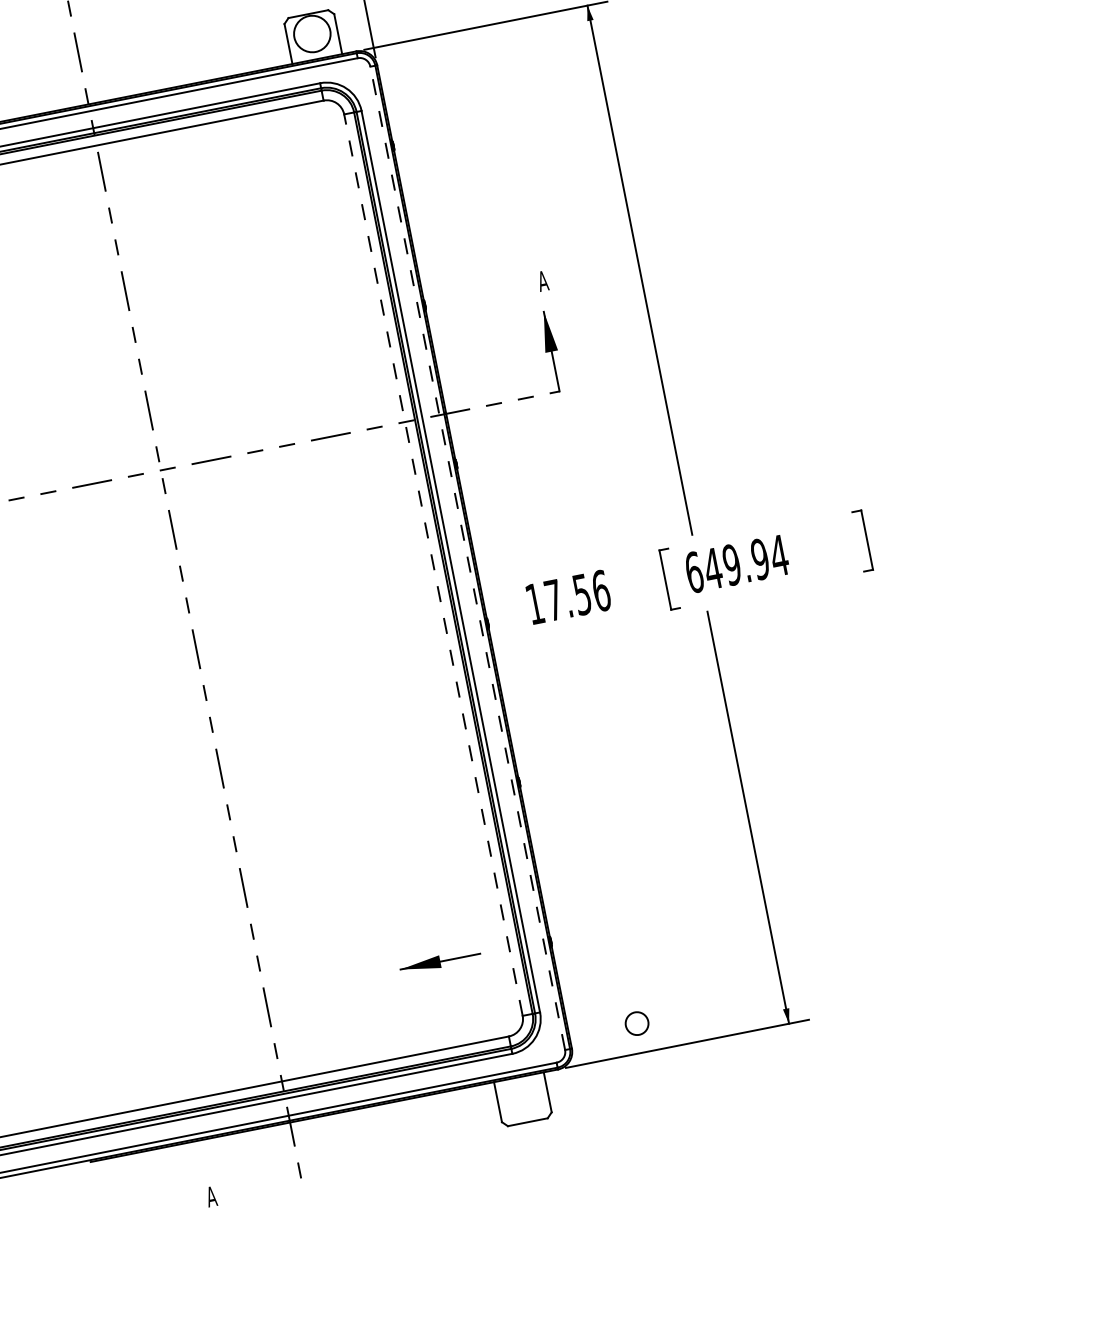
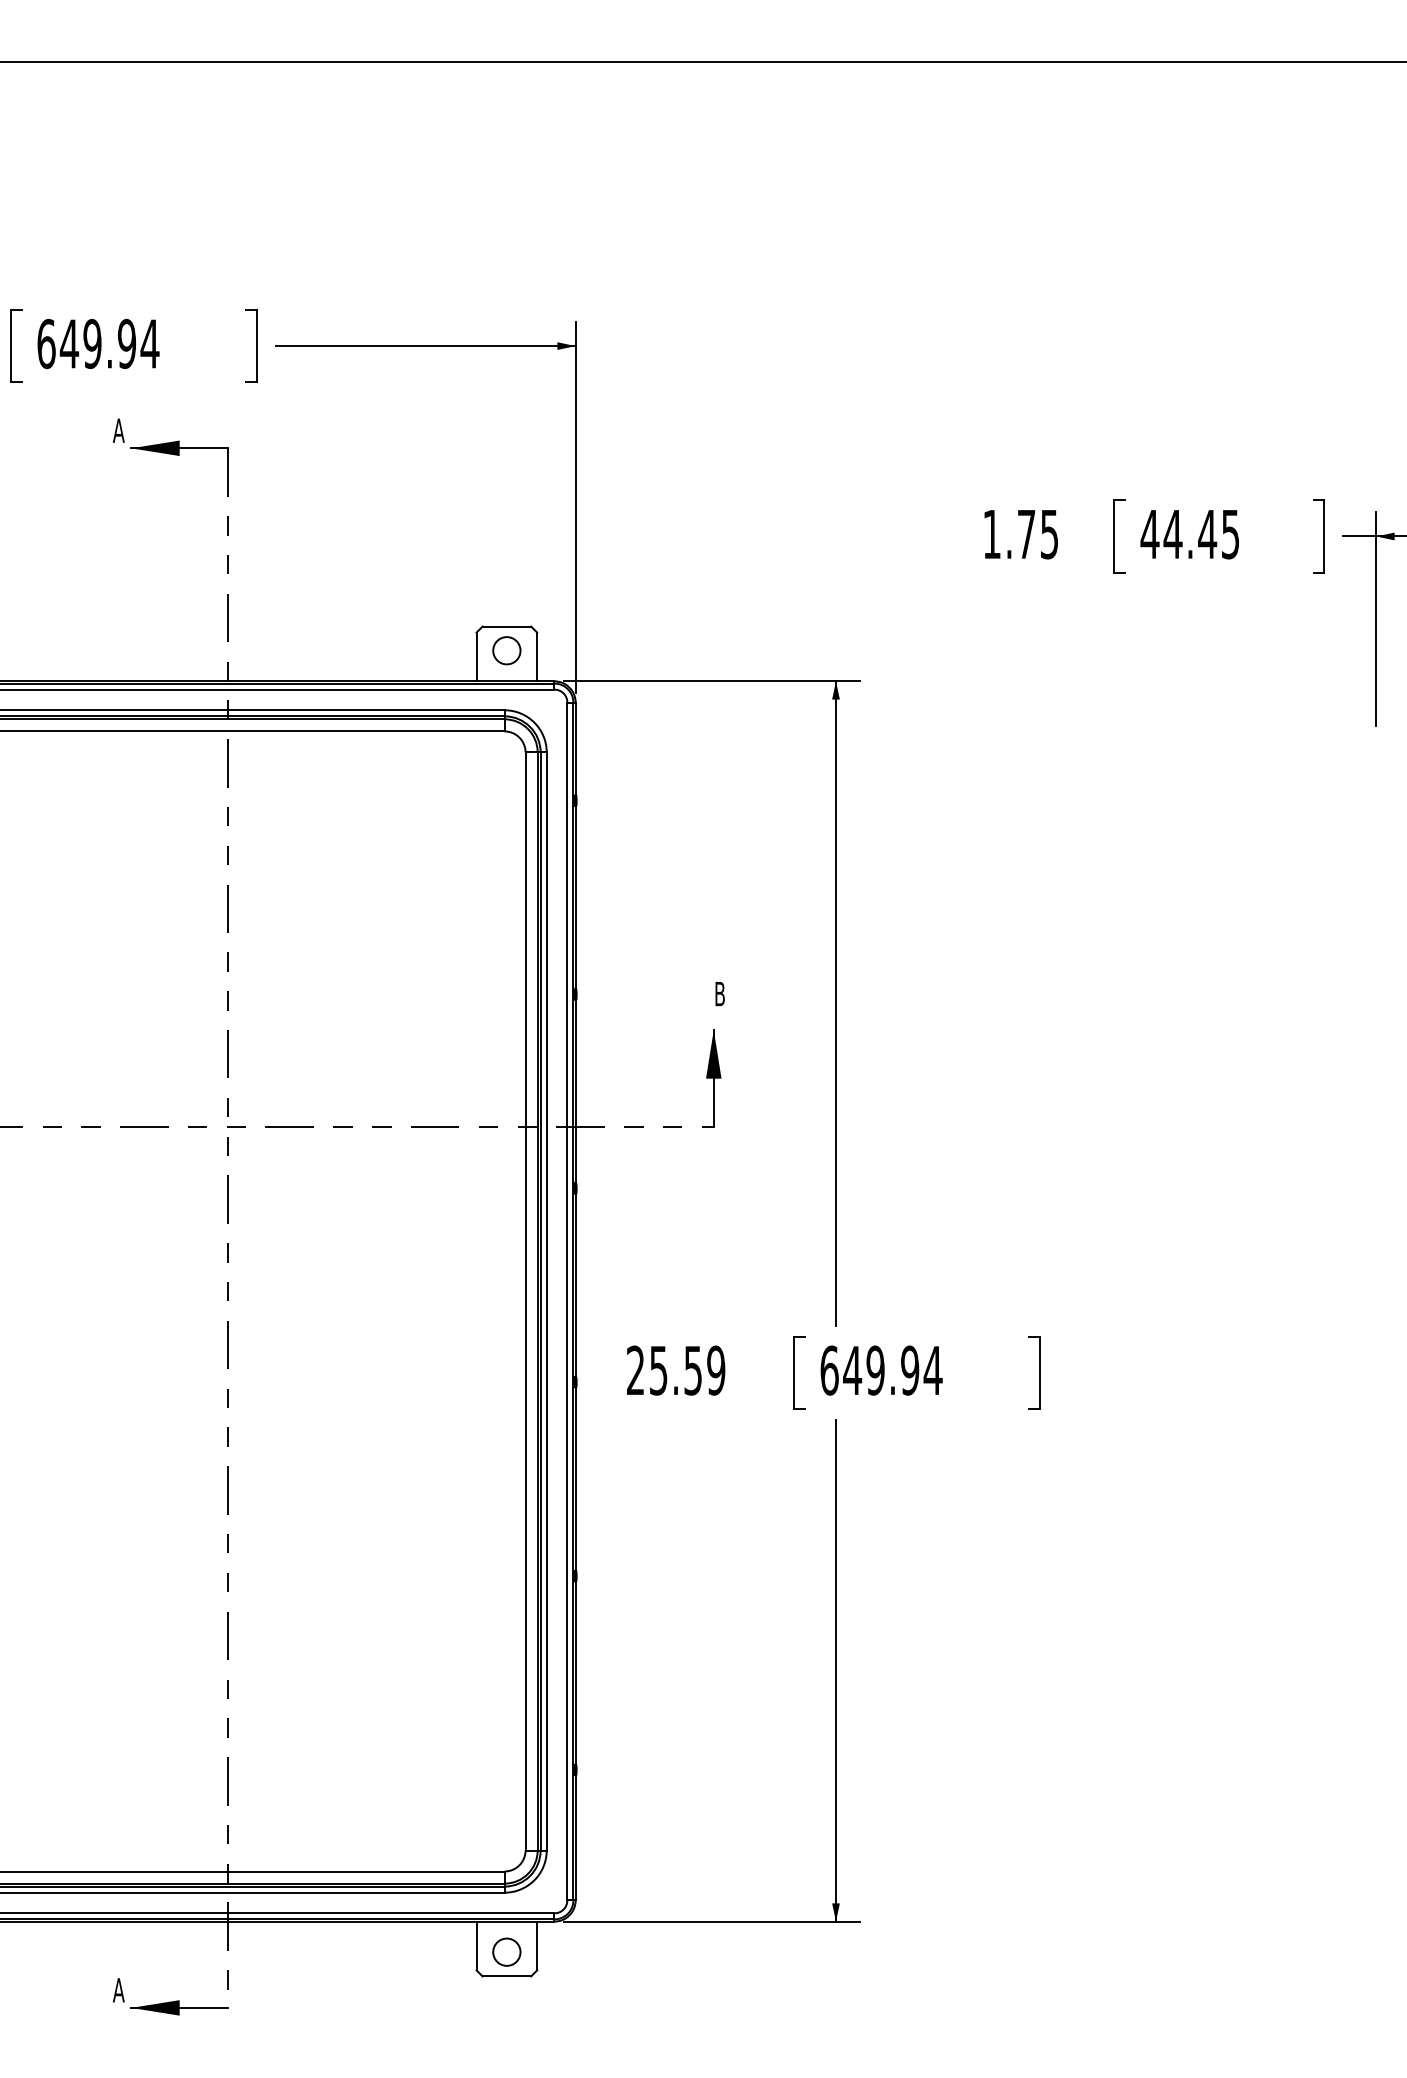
circle: (311, 33) -> (506, 650), size x0.62
text: (542, 281) -> (719, 994), A -> B
line: (467, 558) -> (567, 1301), dashed -> solid
line: (433, 564) -> (525, 1300), dashed -> solid
text: (568, 597) -> (676, 1370), 17.56 -> 25.59
part: (440, 961) -> (179, 2007), moved
circle: (636, 1023) -> (506, 1951), moved

